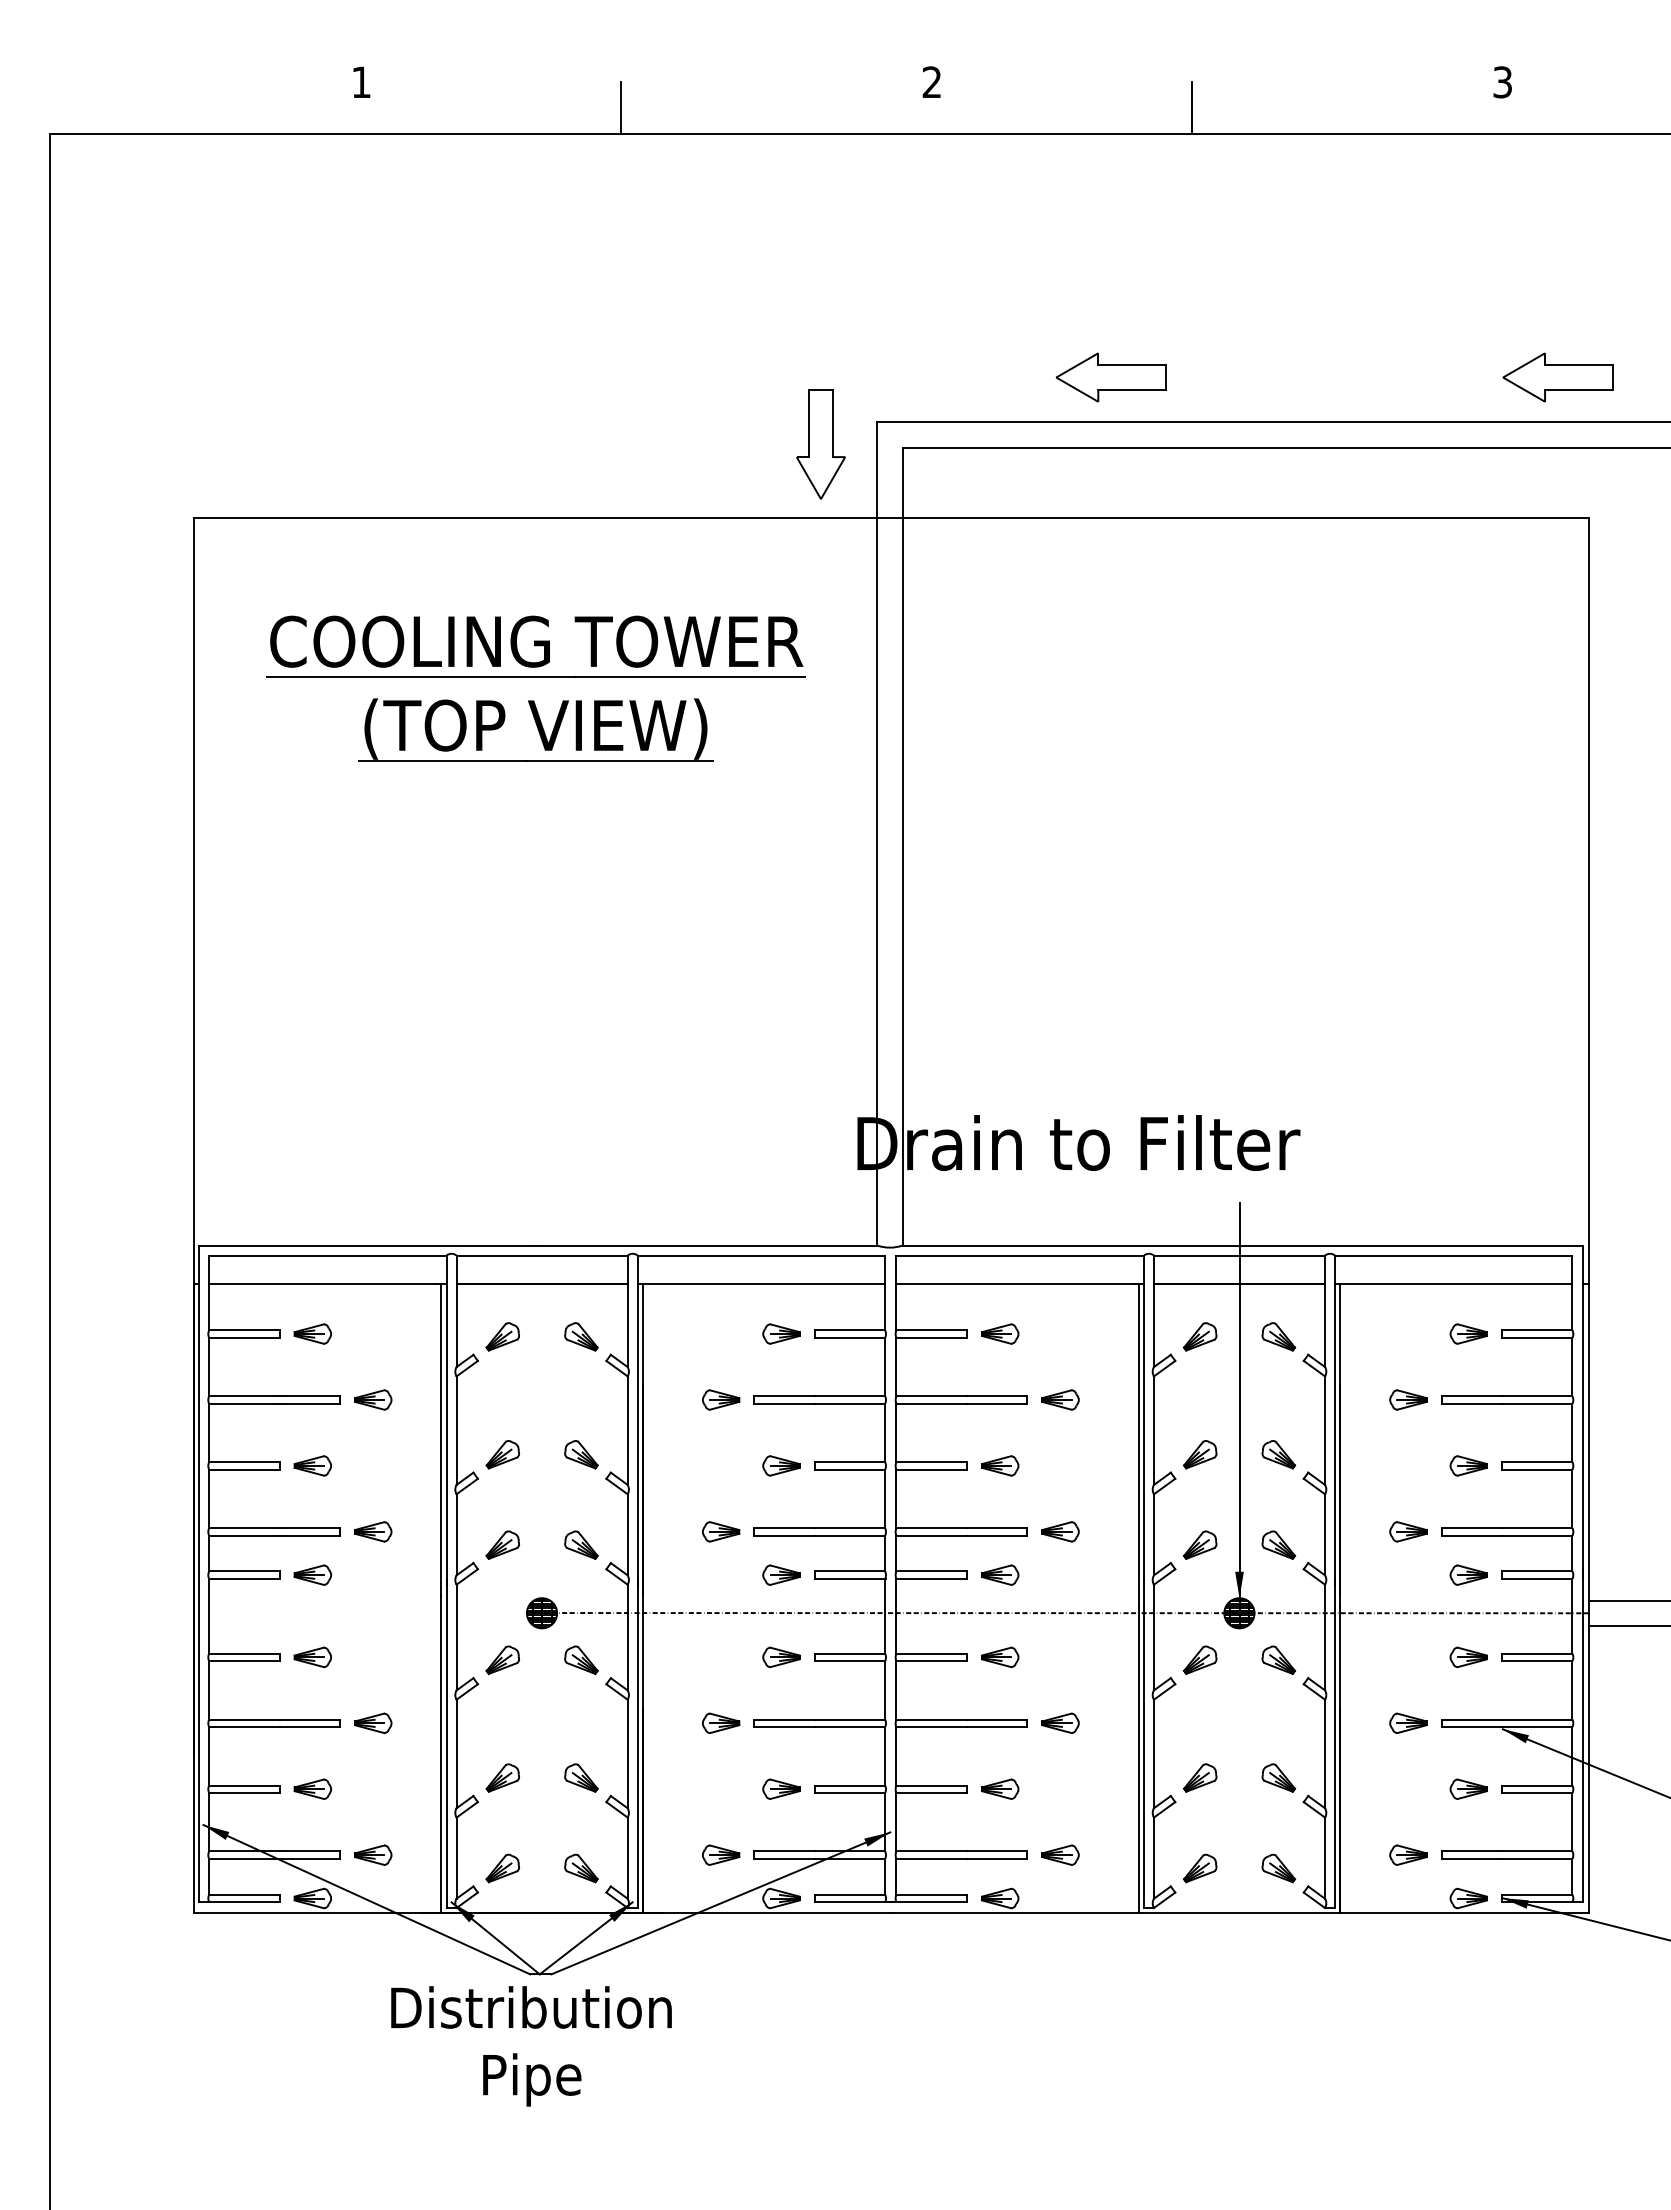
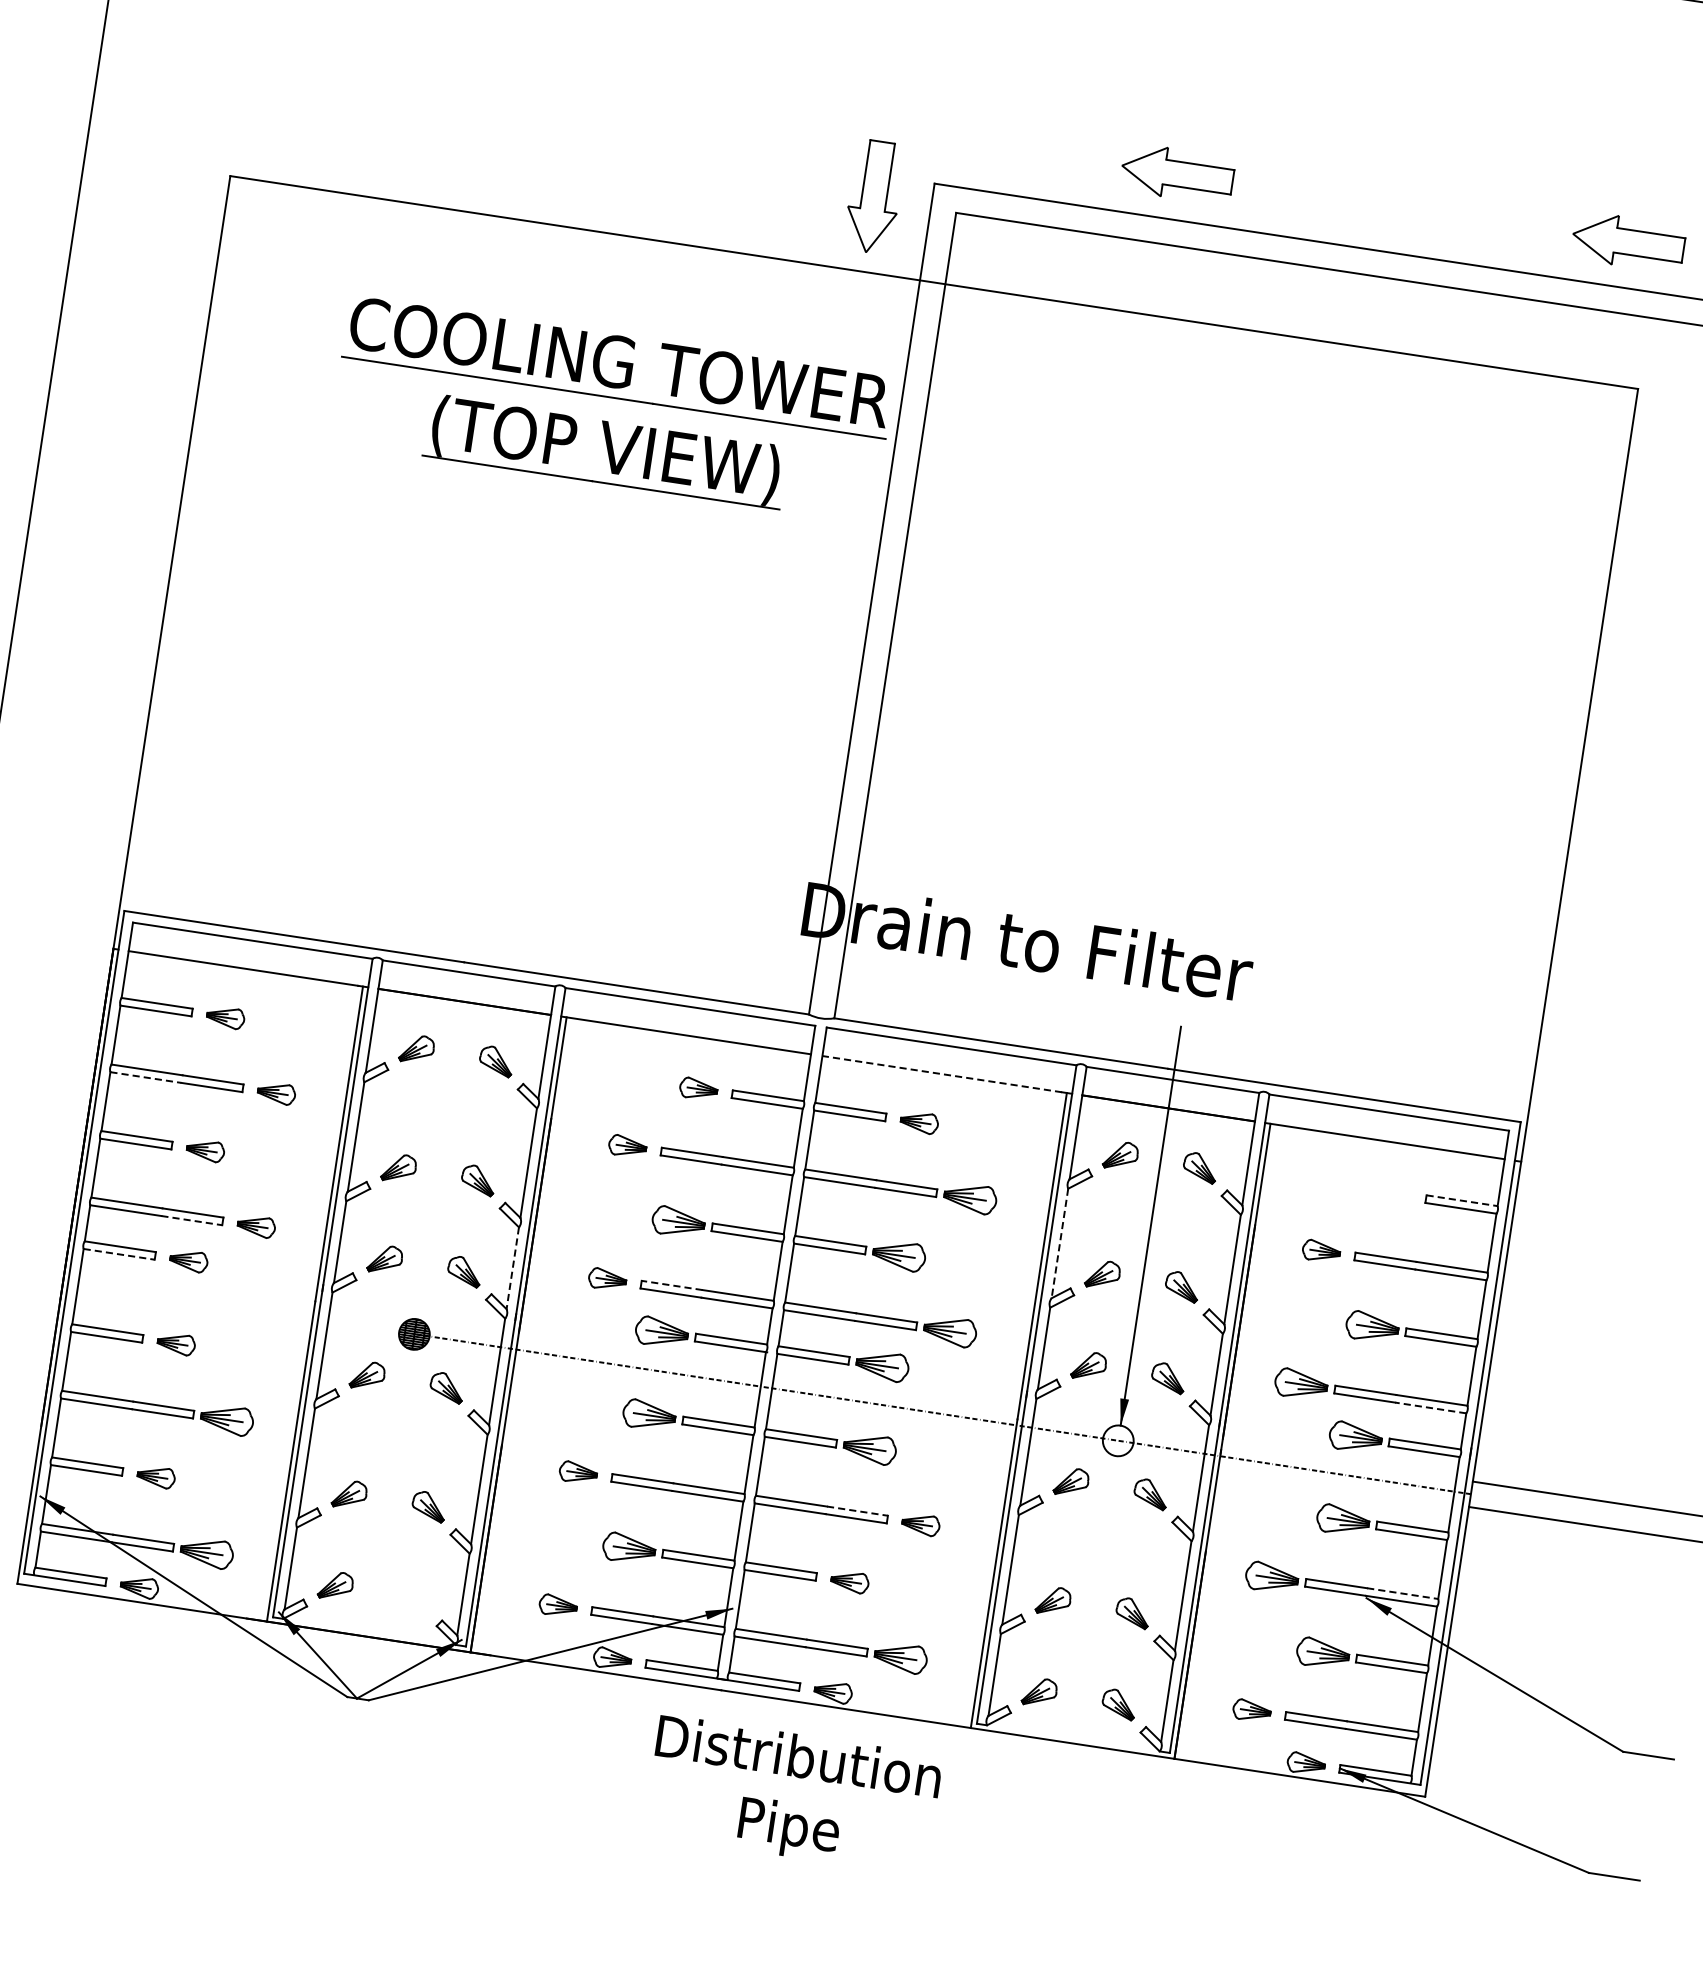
part: (535, 677) -> (613, 398), moved
line: (1015, 1283) -> (942, 1073), solid -> dashed
line: (1537, 1330) -> (1462, 1200), solid -> dashed
part: (1468, 1333) -> (1392, 1193), removed
part: (1060, 1399) -> (970, 1197), size x1.4
line: (244, 1403) -> (146, 1077), solid -> dashed
line: (1153, 1431) -> (1059, 1244), solid -> dashed
part: (781, 1465) -> (678, 1221), size x1.4
part: (1000, 1465) -> (899, 1255), size x1.4
part: (1468, 1465) -> (1372, 1326), size x1.4
line: (784, 1528) -> (672, 1285), solid -> dashed
part: (1060, 1531) -> (950, 1331), size x1.4
part: (1408, 1531) -> (1301, 1384), size x1.4
line: (627, 1534) -> (512, 1267), solid -> dashed
line: (310, 1535) -> (192, 1220), solid -> dashed
line: (1536, 1535) -> (1430, 1407), solid -> dashed
part: (781, 1574) -> (662, 1331), size x1.4
part: (1000, 1574) -> (883, 1365), size x1.4
part: (1468, 1574) -> (1355, 1436), size x1.4
line: (244, 1578) -> (119, 1253), solid -> dashed
hatch: (1239, 1613) -> (1118, 1441), removed
part: (781, 1657) -> (649, 1415), size x1.4
part: (1000, 1657) -> (870, 1449), size x1.4
part: (1468, 1657) -> (1342, 1520), size x1.4
line: (997, 1719) -> (857, 1511), solid -> dashed
line: (1537, 1719) -> (1402, 1593), solid -> dashed
part: (373, 1722) -> (227, 1418), size x1.4
part: (1408, 1722) -> (1272, 1576), size x1.4
part: (781, 1788) -> (629, 1547), size x1.4
part: (1468, 1788) -> (1322, 1652), size x1.4
part: (373, 1854) -> (207, 1552), size x1.4
part: (1060, 1854) -> (900, 1657), size x1.4
part: (581, 1868) -> (415, 1598), removed
text: (531, 2046) -> (793, 1795), moved

